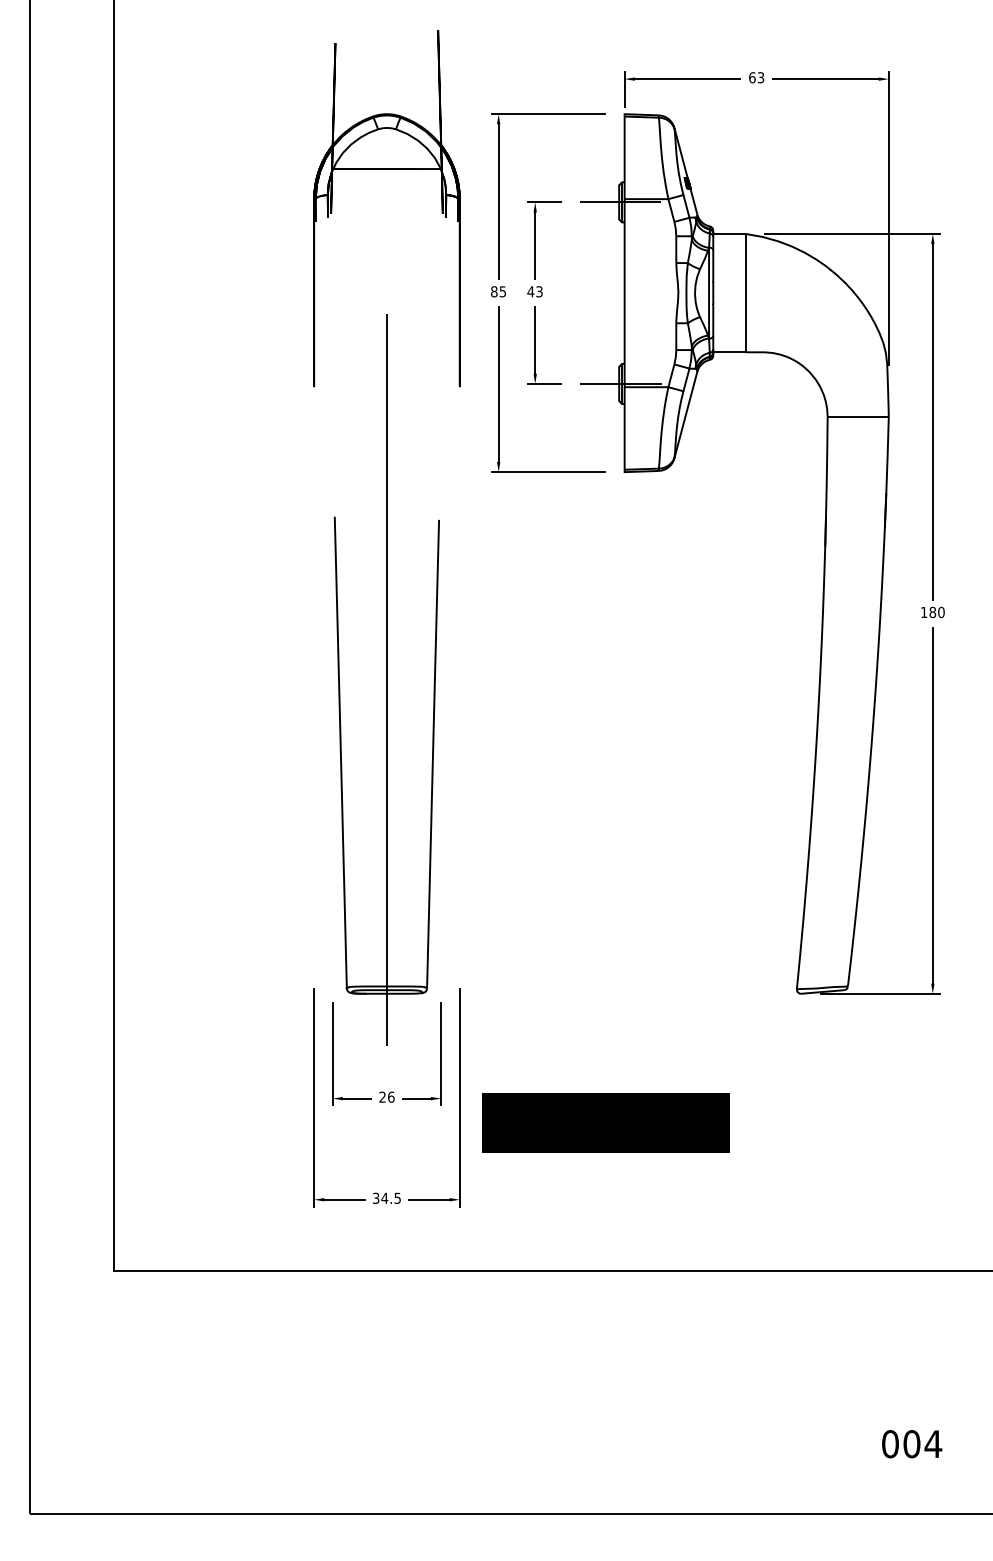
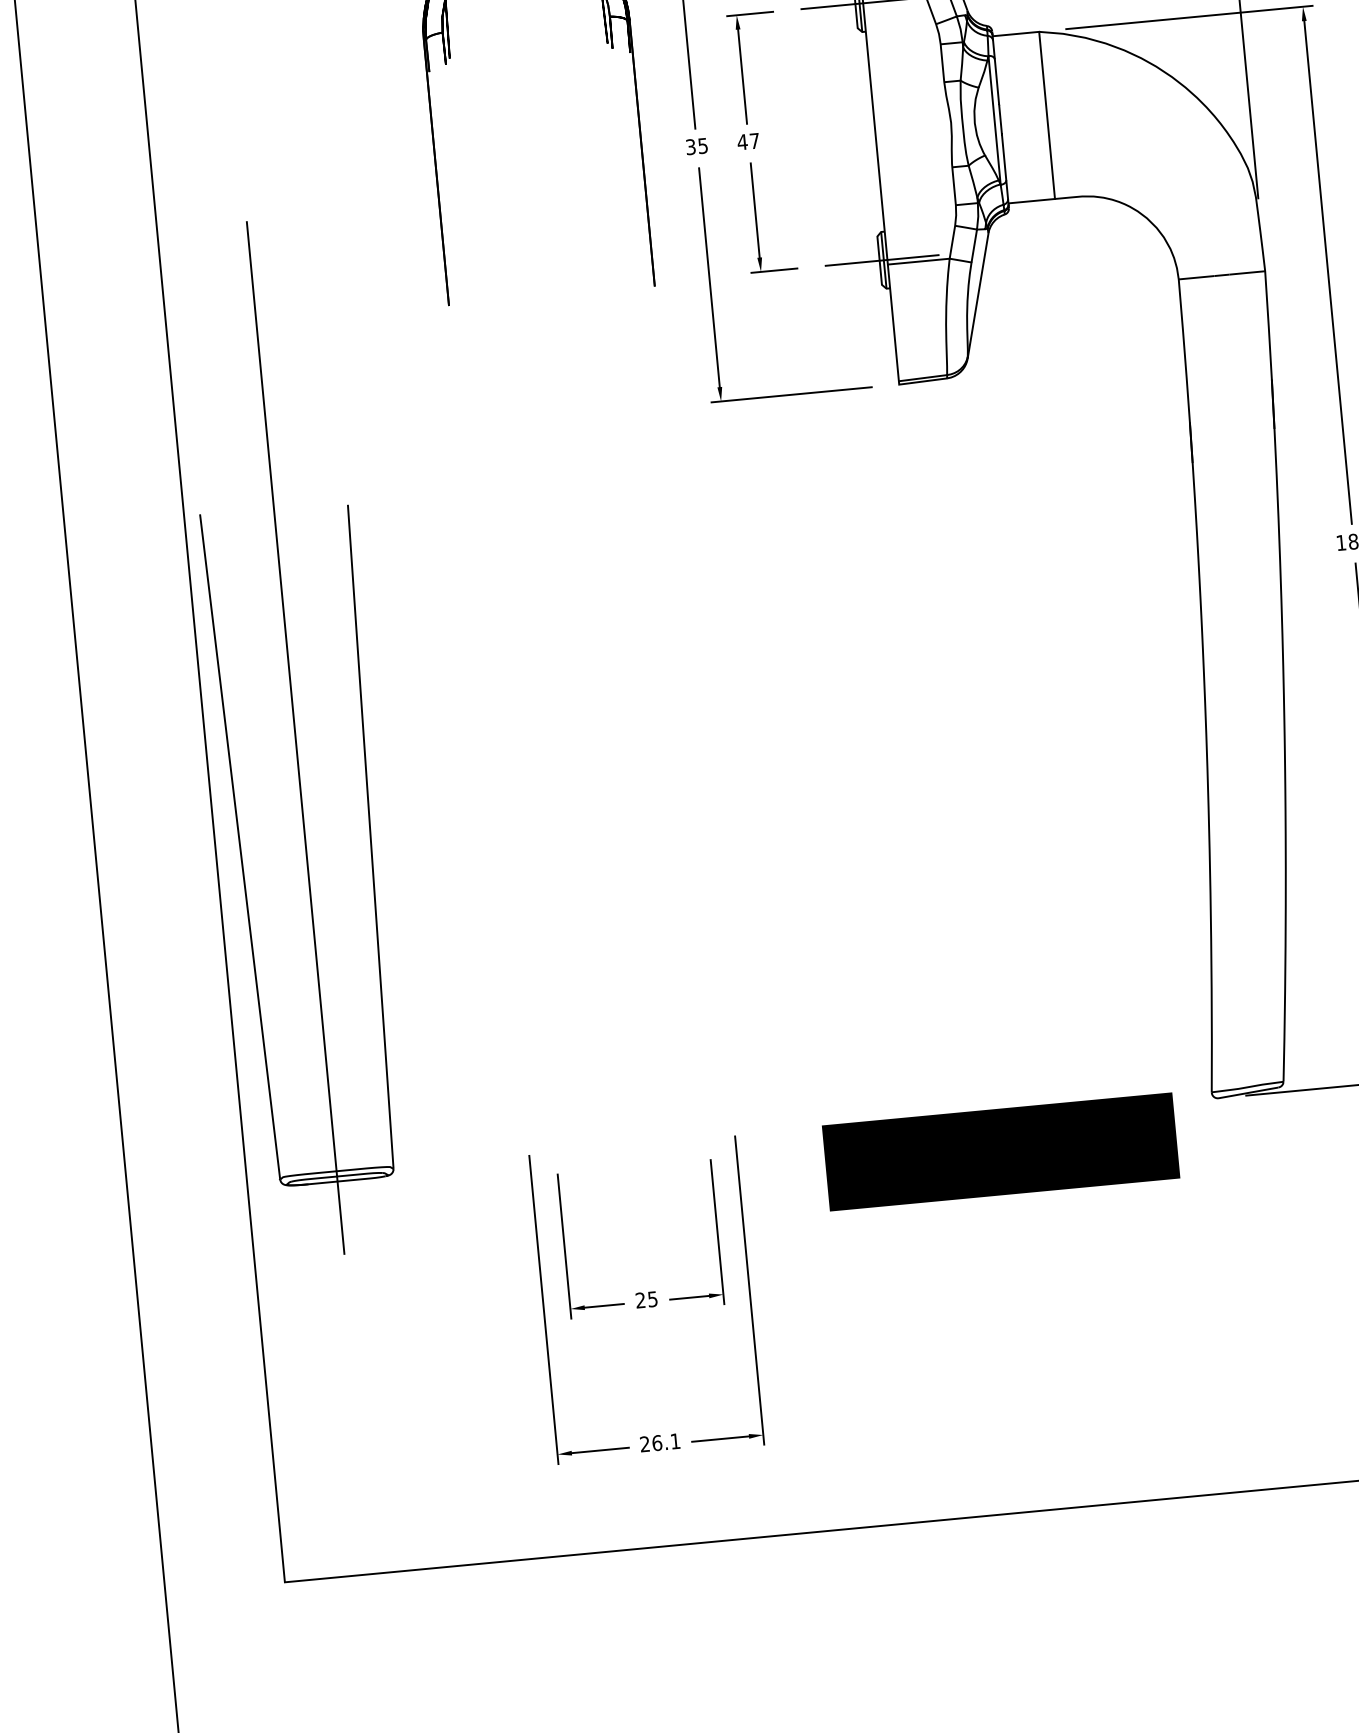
text: (494, 291) -> (691, 146), 85 -> 35
text: (539, 291) -> (754, 140), 43 -> 47
part: (386, 679) -> (294, 737), moved
text: (391, 1096) -> (653, 1298), 26 -> 25
text: (605, 1122) -> (1000, 1151), moved
text: (386, 1197) -> (659, 1441), 34.5 -> 26.1

